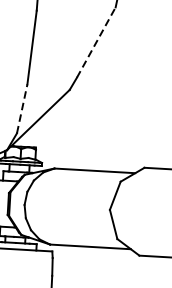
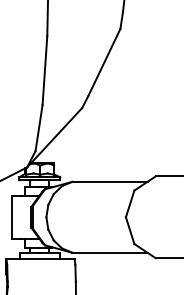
line: (96, 42) -> (104, 62), dashed -> solid
line: (22, 108) -> (39, 127), dashed -> solid

